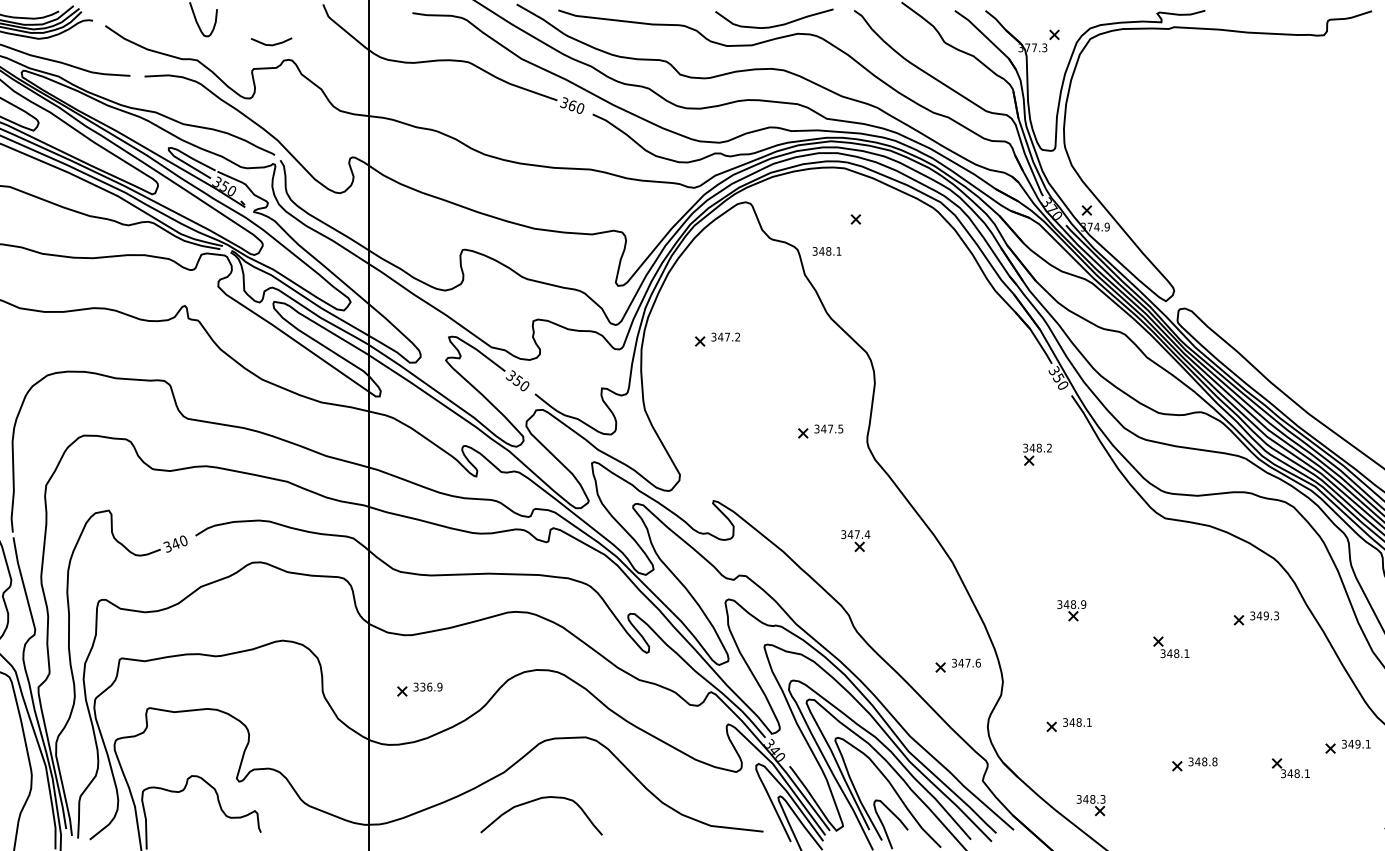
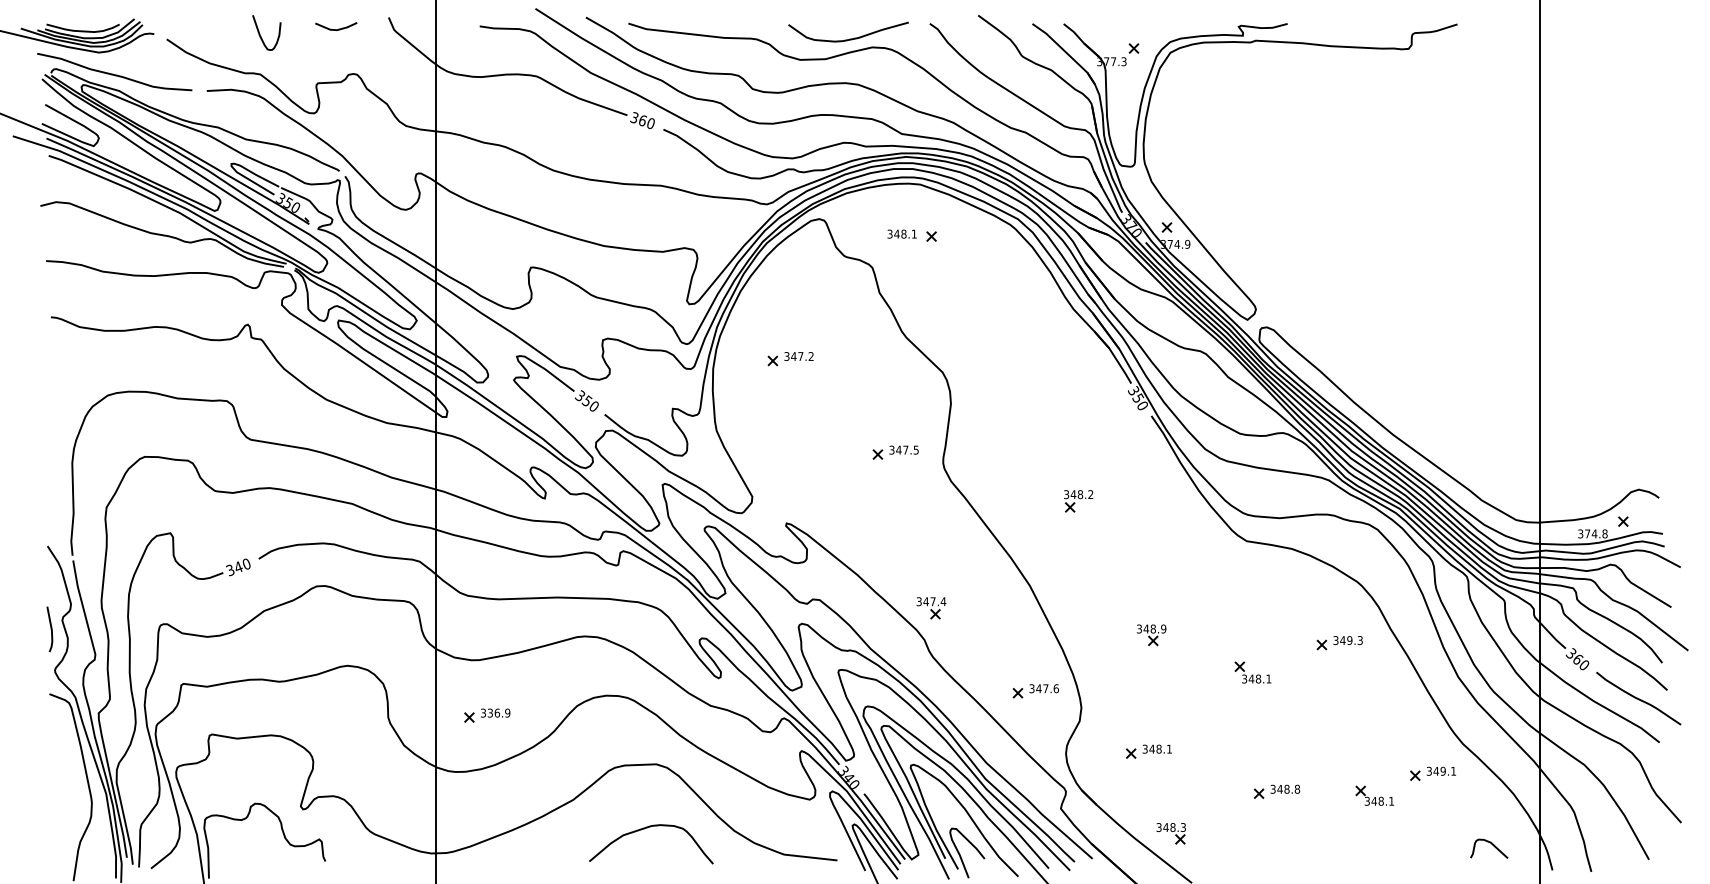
line: (273, 43) -> (338, 28), moved
text: (826, 250) -> (901, 233), moved
part: (1037, 454) -> (1078, 501), moved
part: (855, 541) -> (931, 608), moved
curve: (537, 800) -> (647, 828), moved

